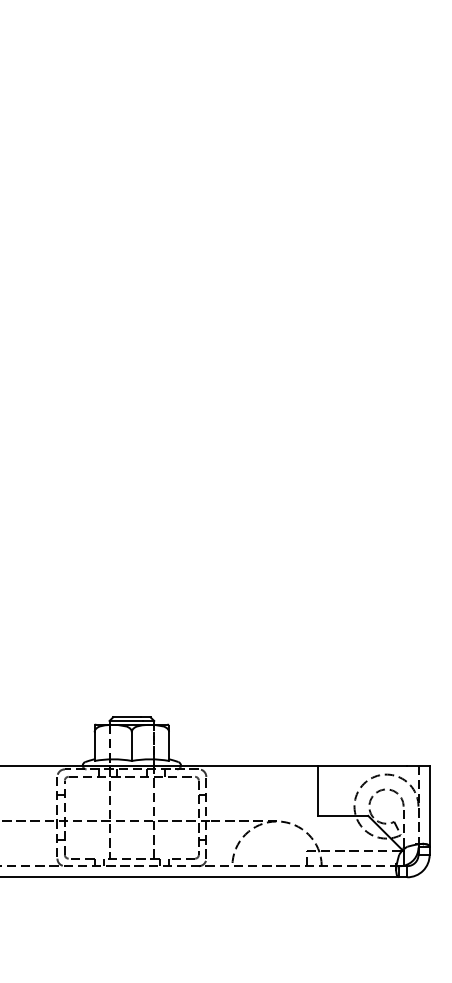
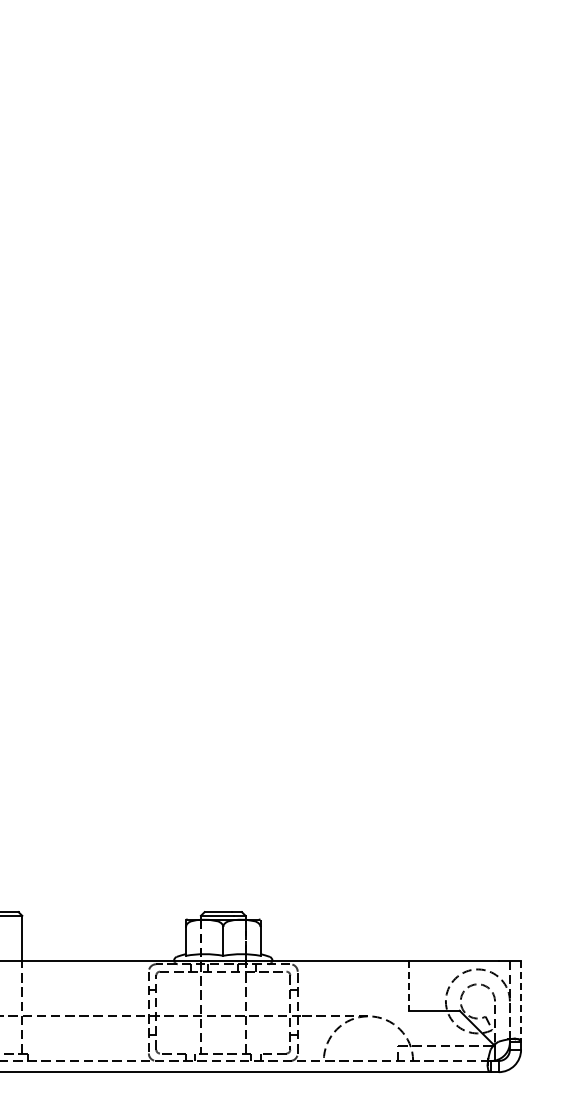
line: (318, 791) -> (409, 986), solid -> dashed
line: (430, 806) -> (521, 1001), solid -> dashed

